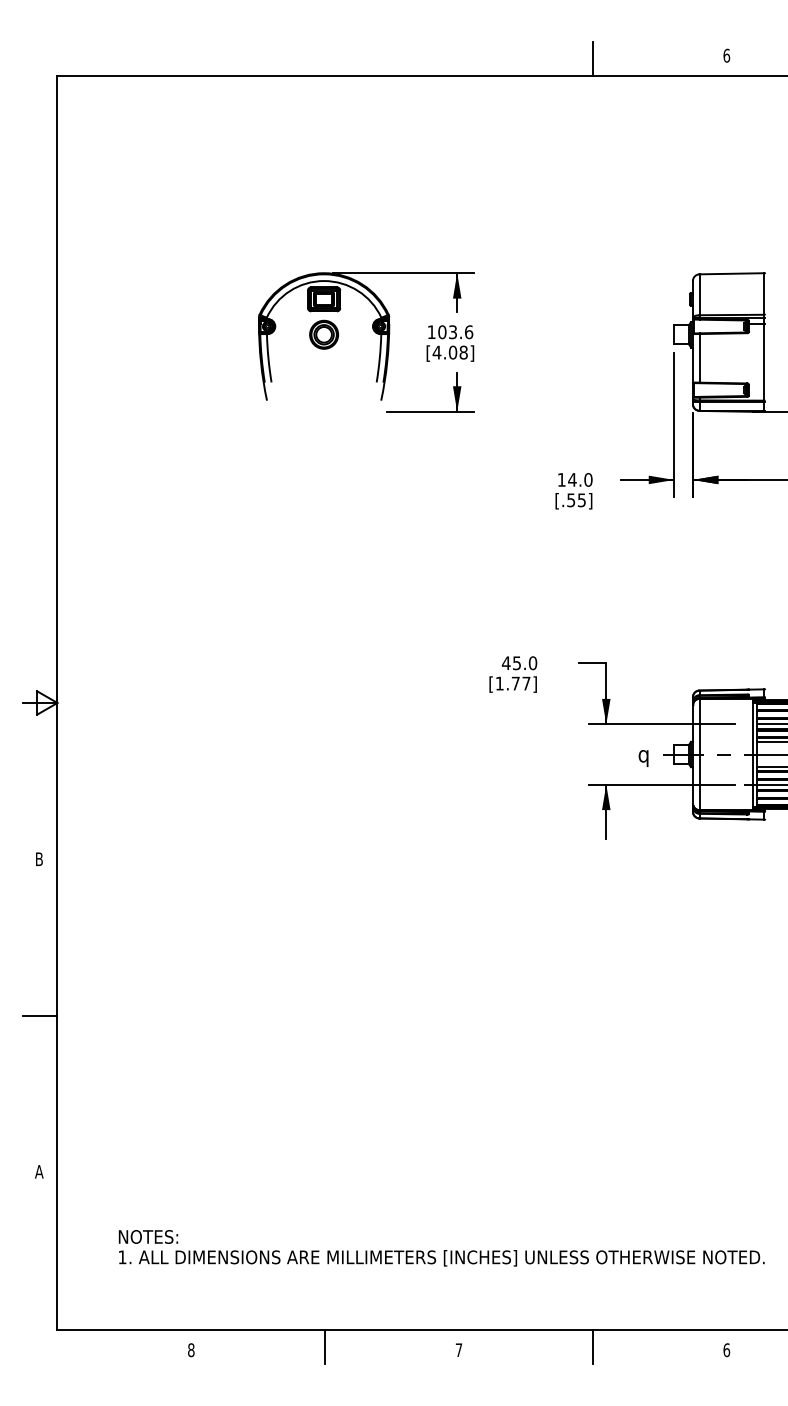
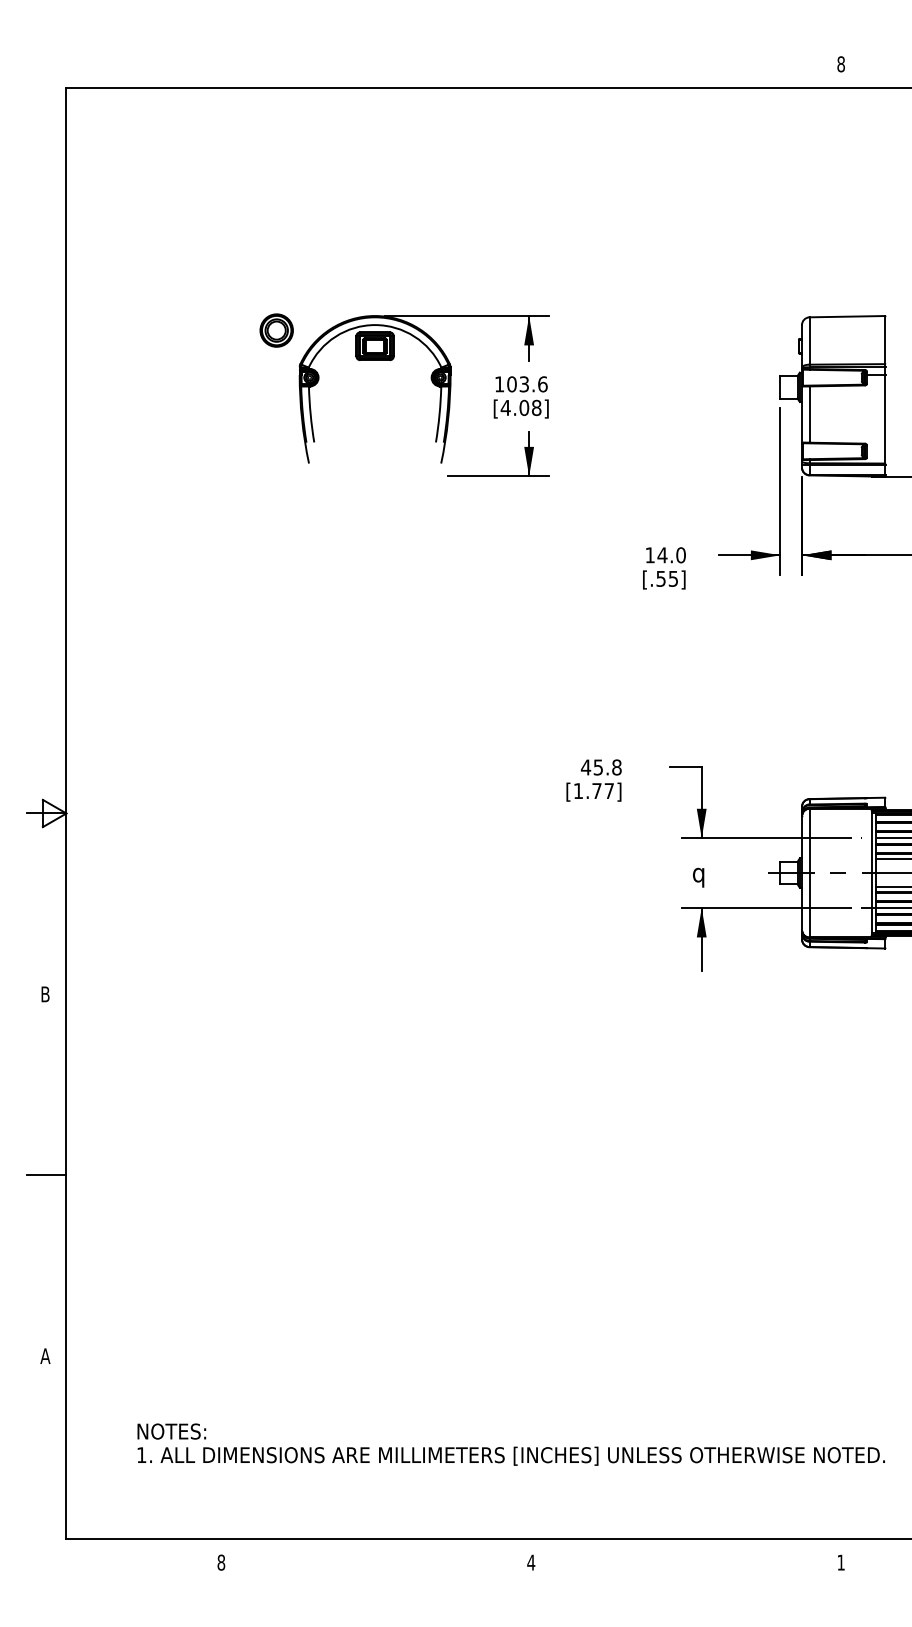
text: (726, 55) -> (840, 64), 6 -> 8
line: (592, 59) -> (685, 68), removed
part: (323, 334) -> (276, 330), moved
text: (532, 662) -> (616, 766), 45.0 -> 45.8
text: (643, 758) -> (698, 877), moved
line: (325, 1346) -> (376, 1558), removed
line: (592, 1346) -> (685, 1558), removed
text: (458, 1349) -> (530, 1561), 7 -> 4
text: (726, 1350) -> (840, 1562), 6 -> 1

